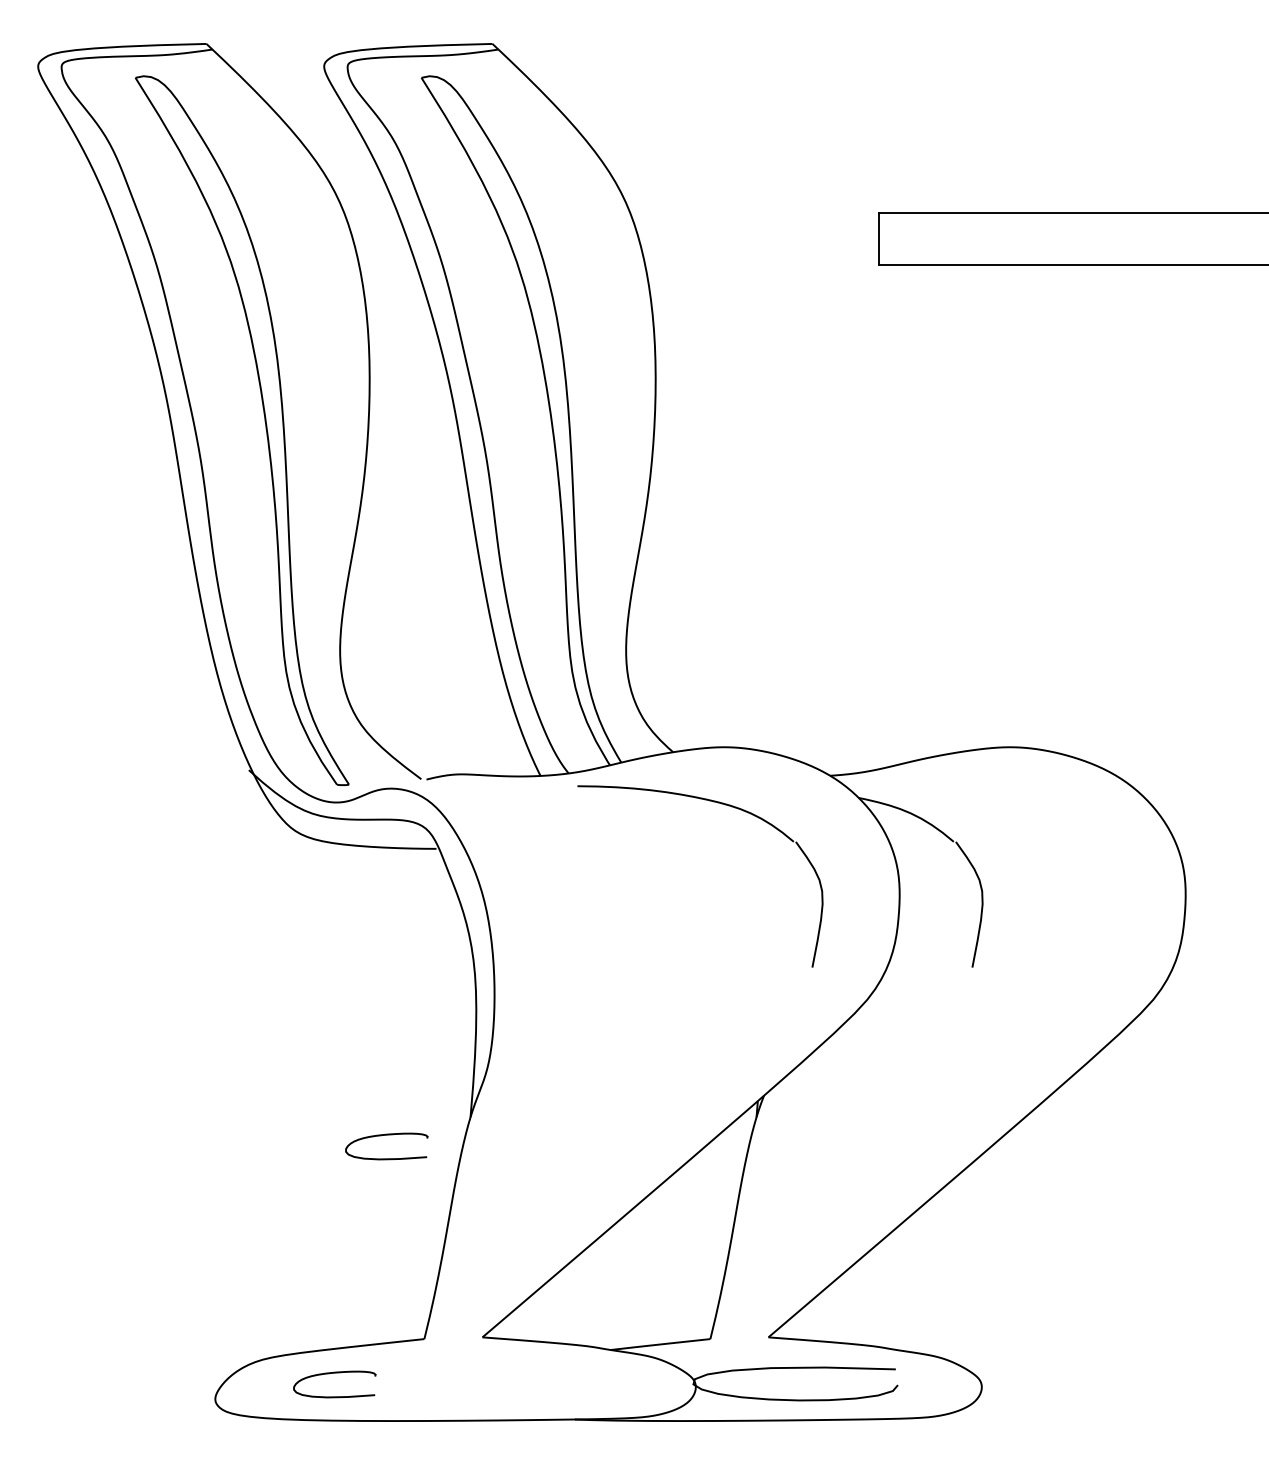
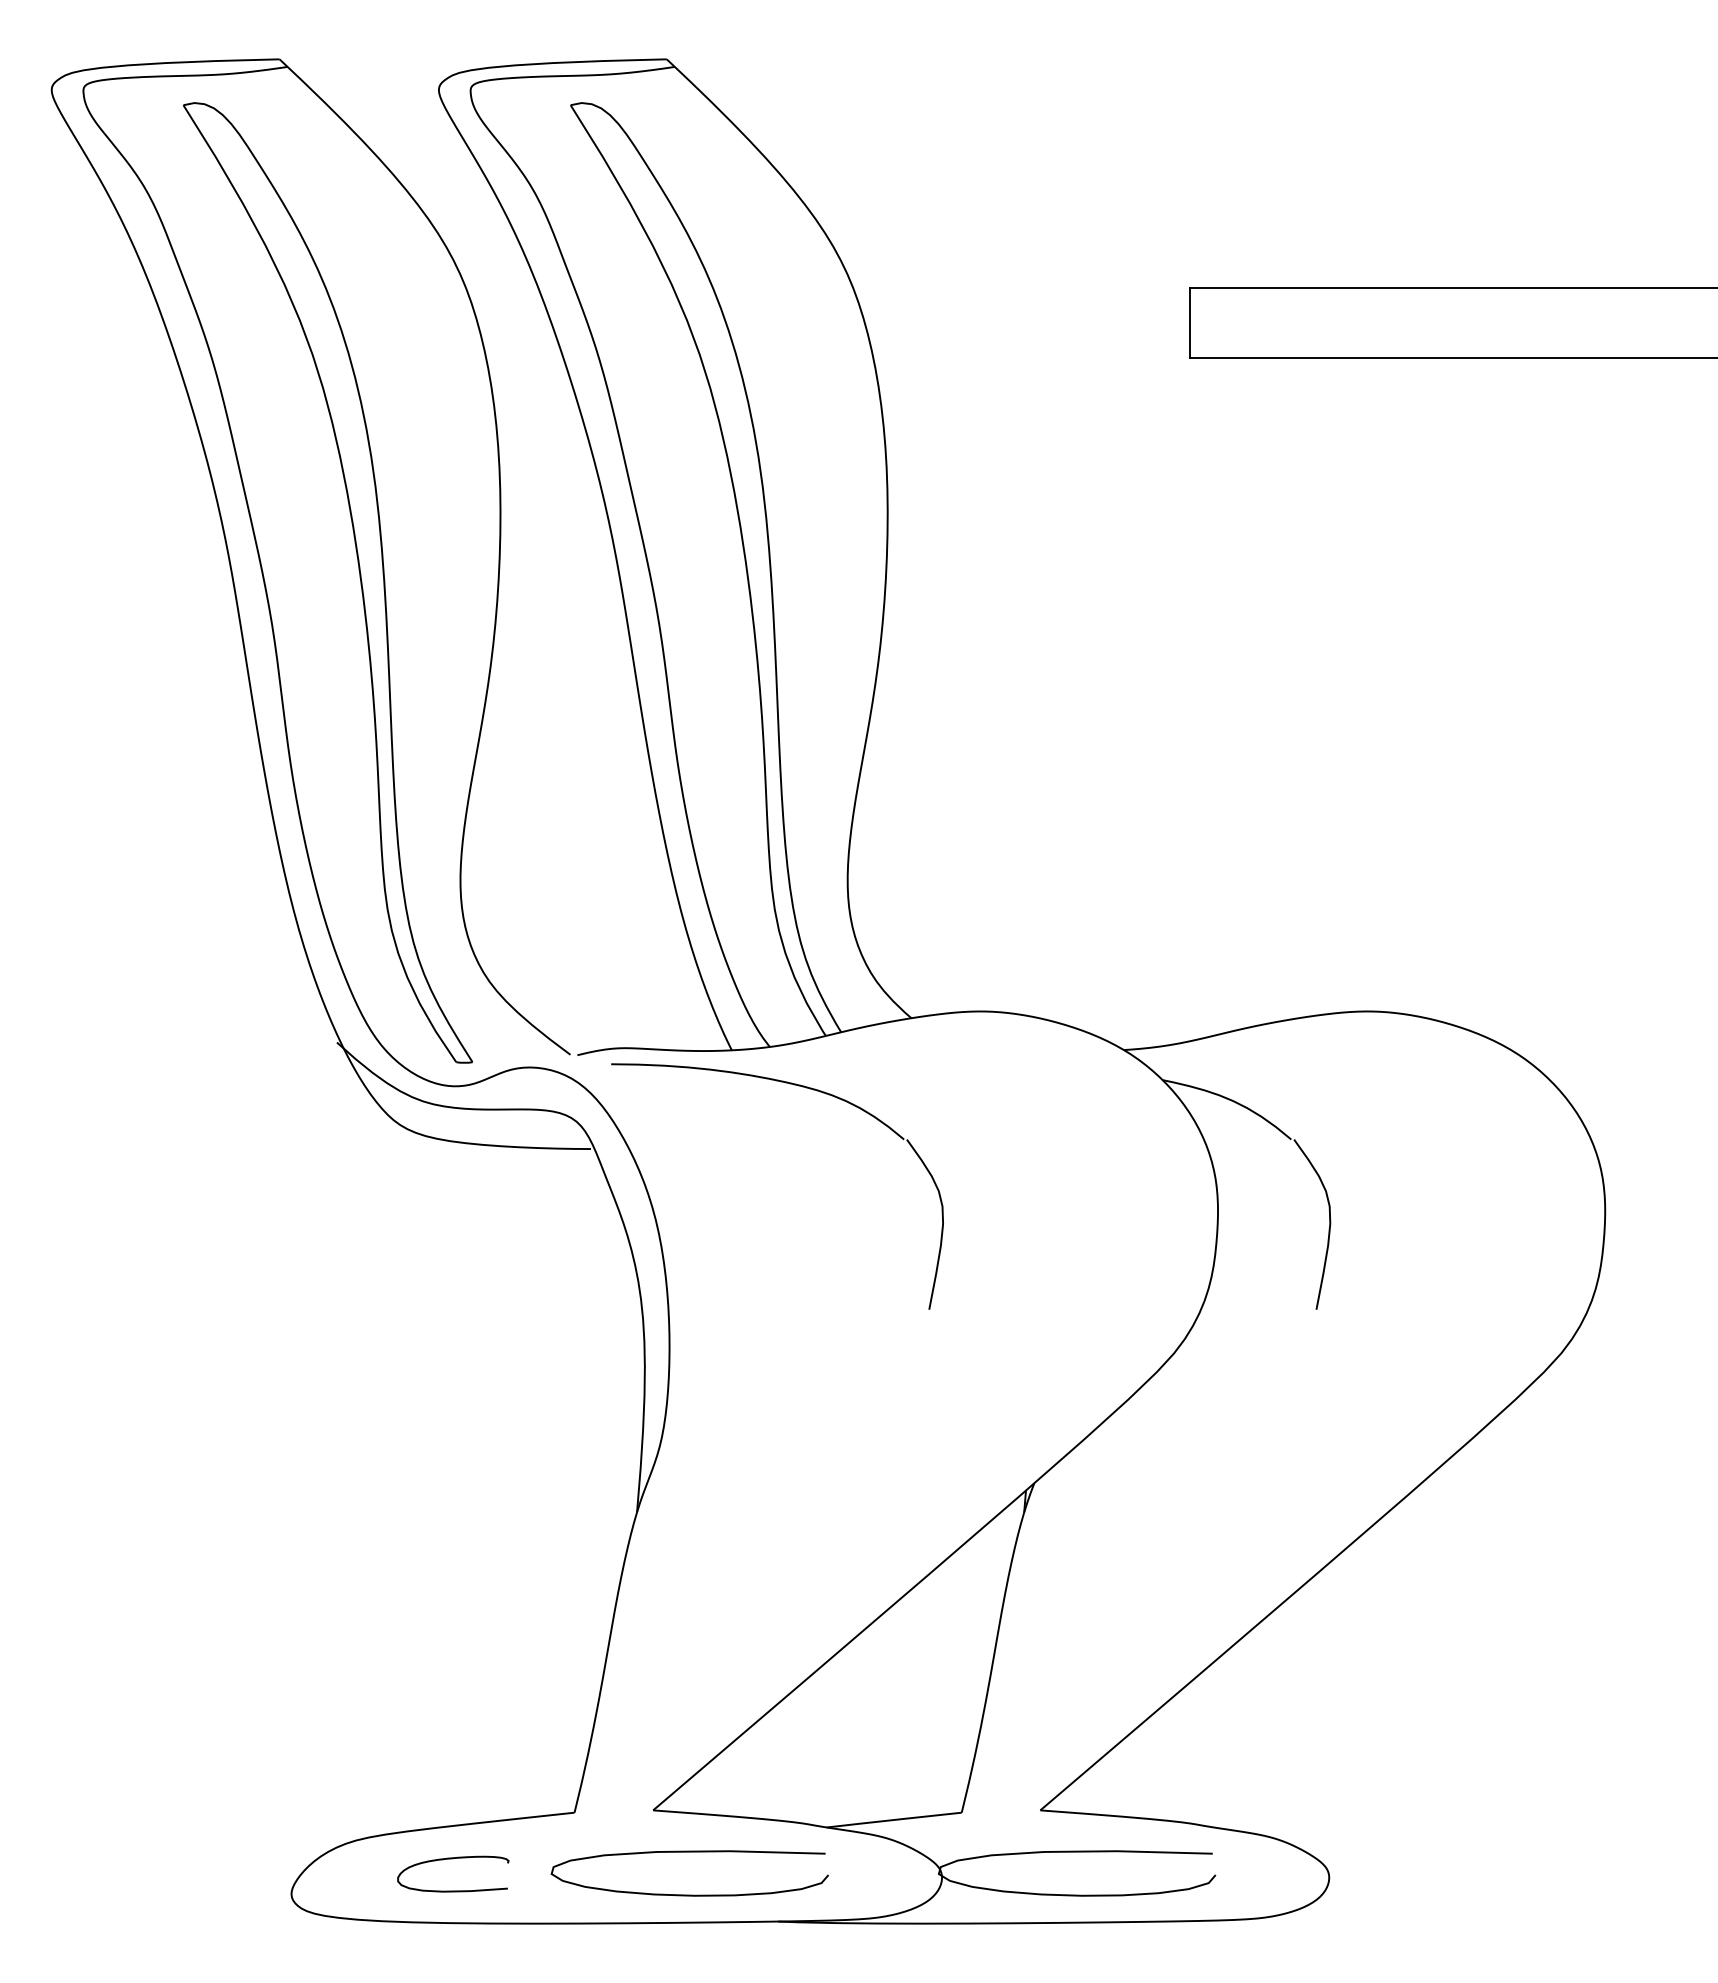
part: (717, 803) -> (800, 1087), moved
curve: (386, 1135) -> (523, 1537), removed
curve: (509, 1368) -> (689, 1852), added

